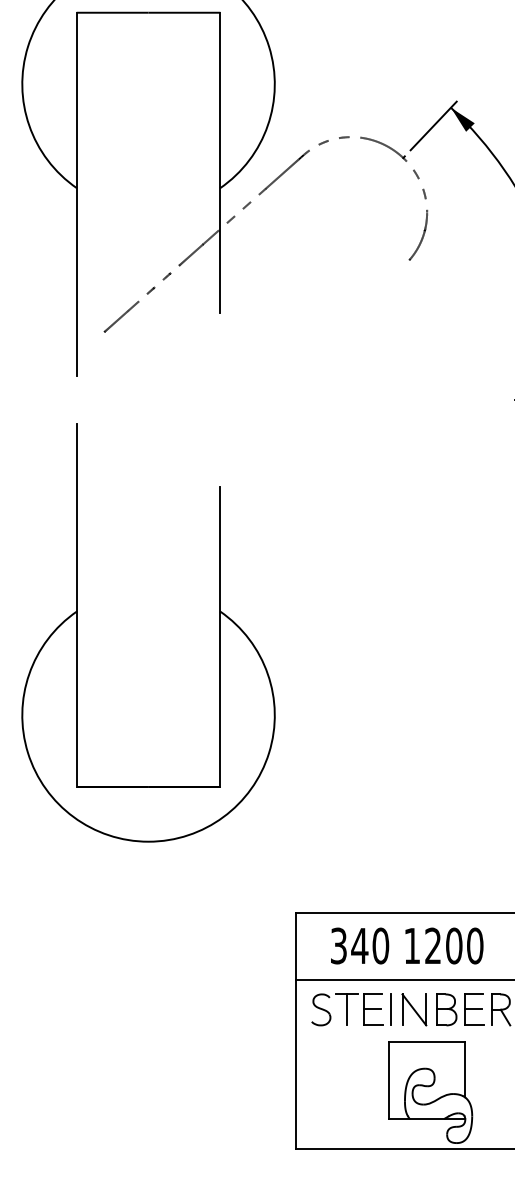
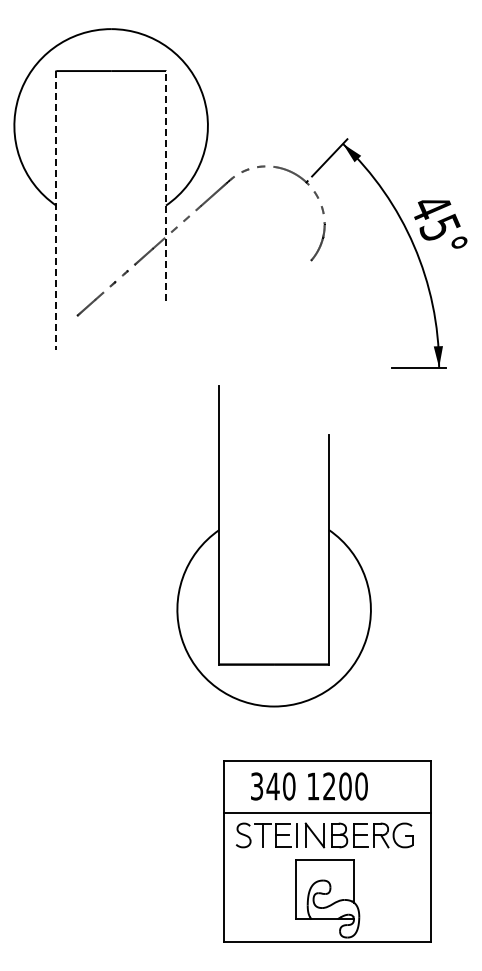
line: (220, 162) -> (166, 185), solid -> dashed
line: (77, 194) -> (56, 210), solid -> dashed
part: (77, 632) -> (219, 546), moved

